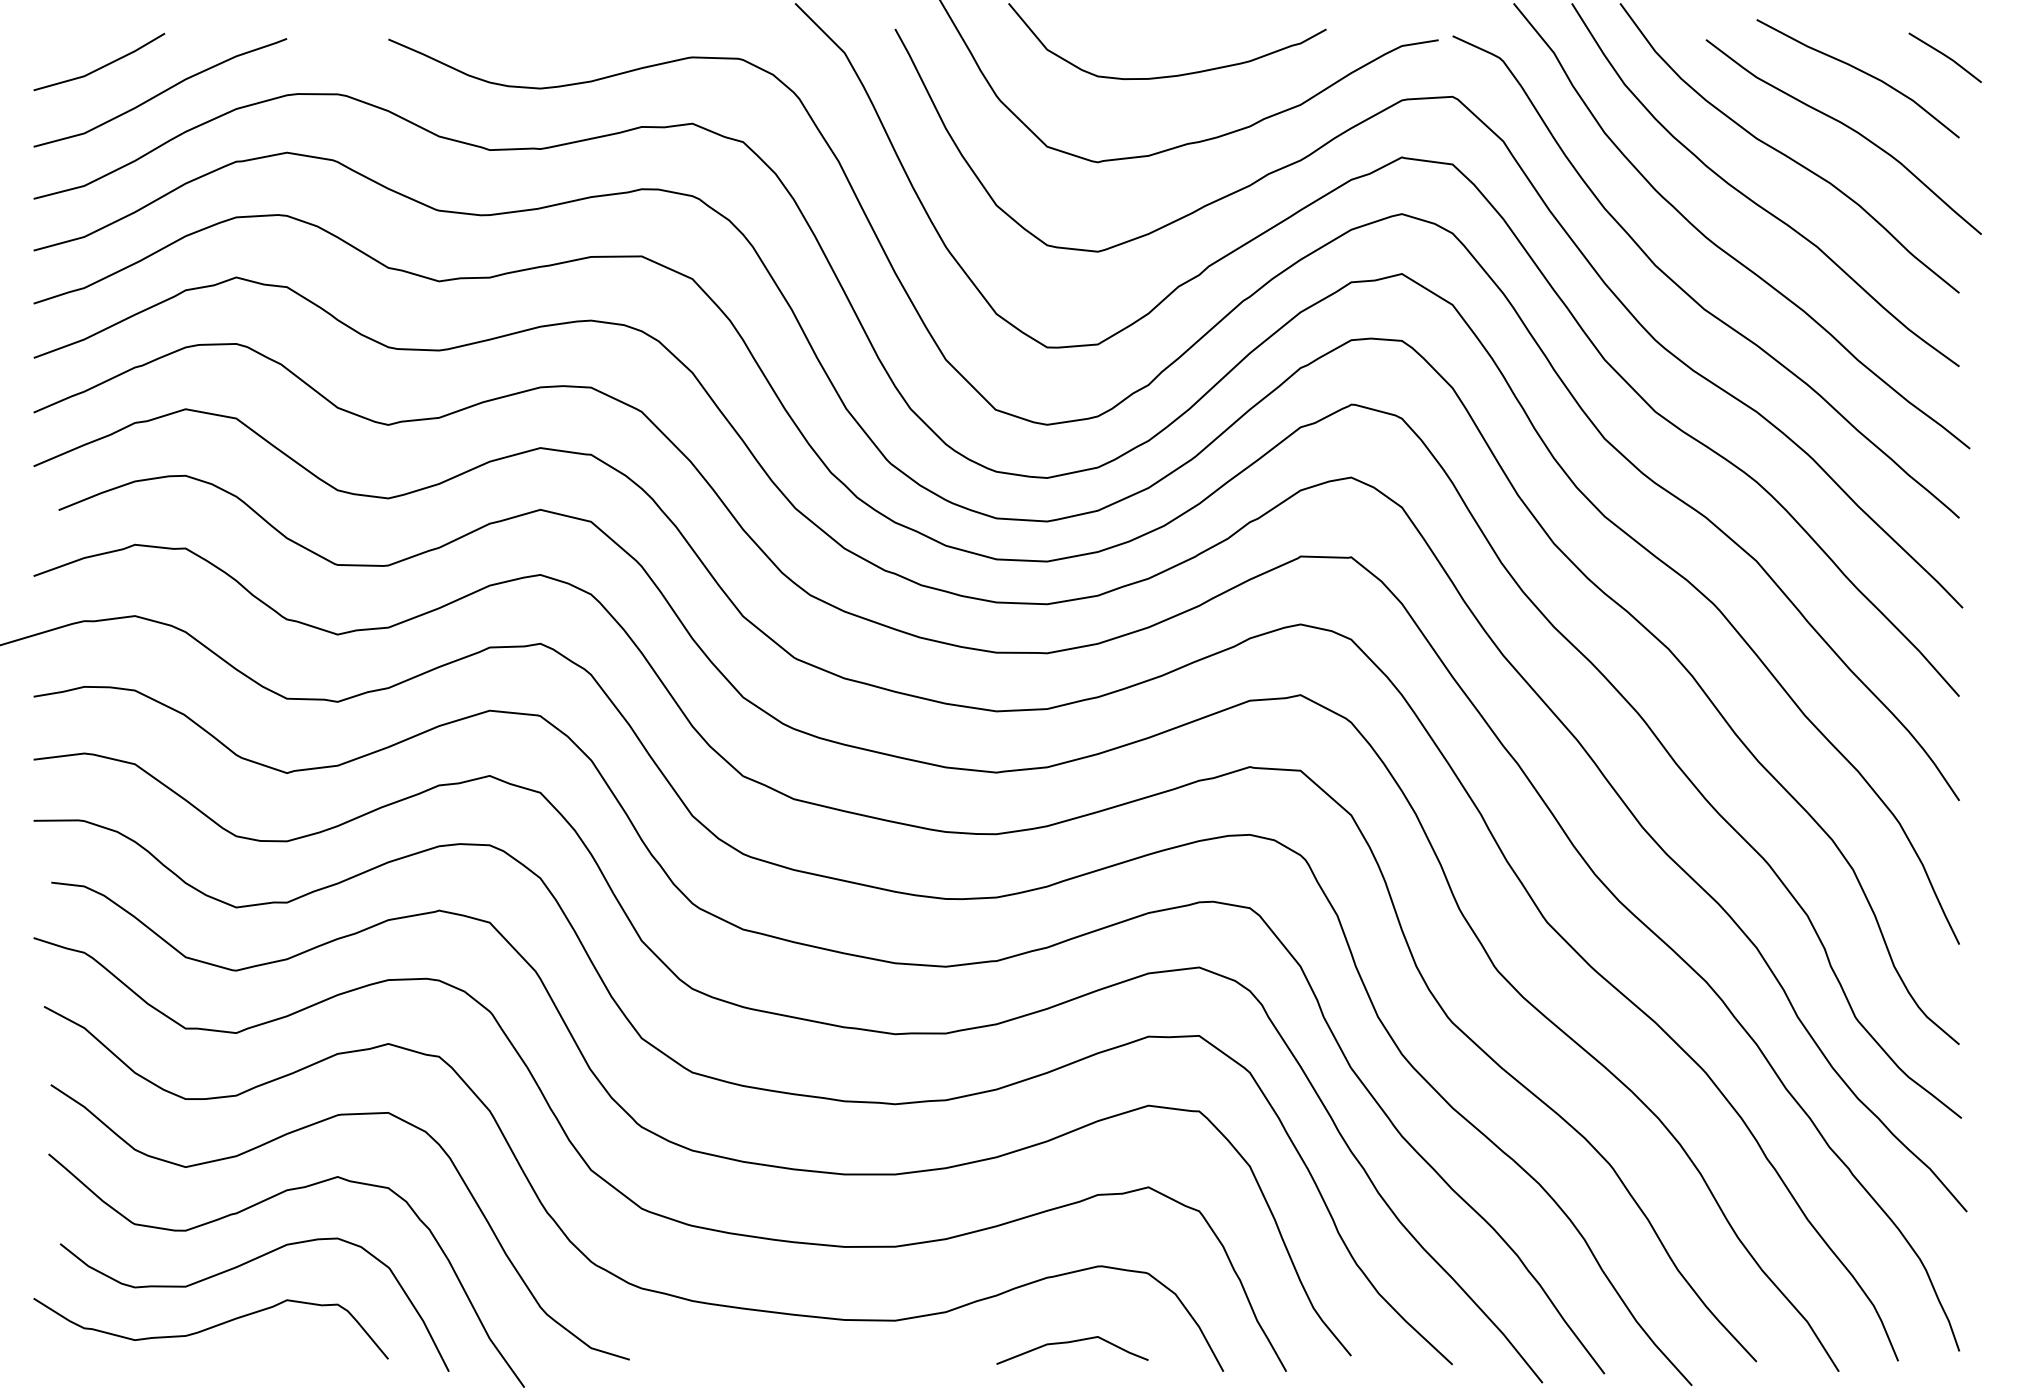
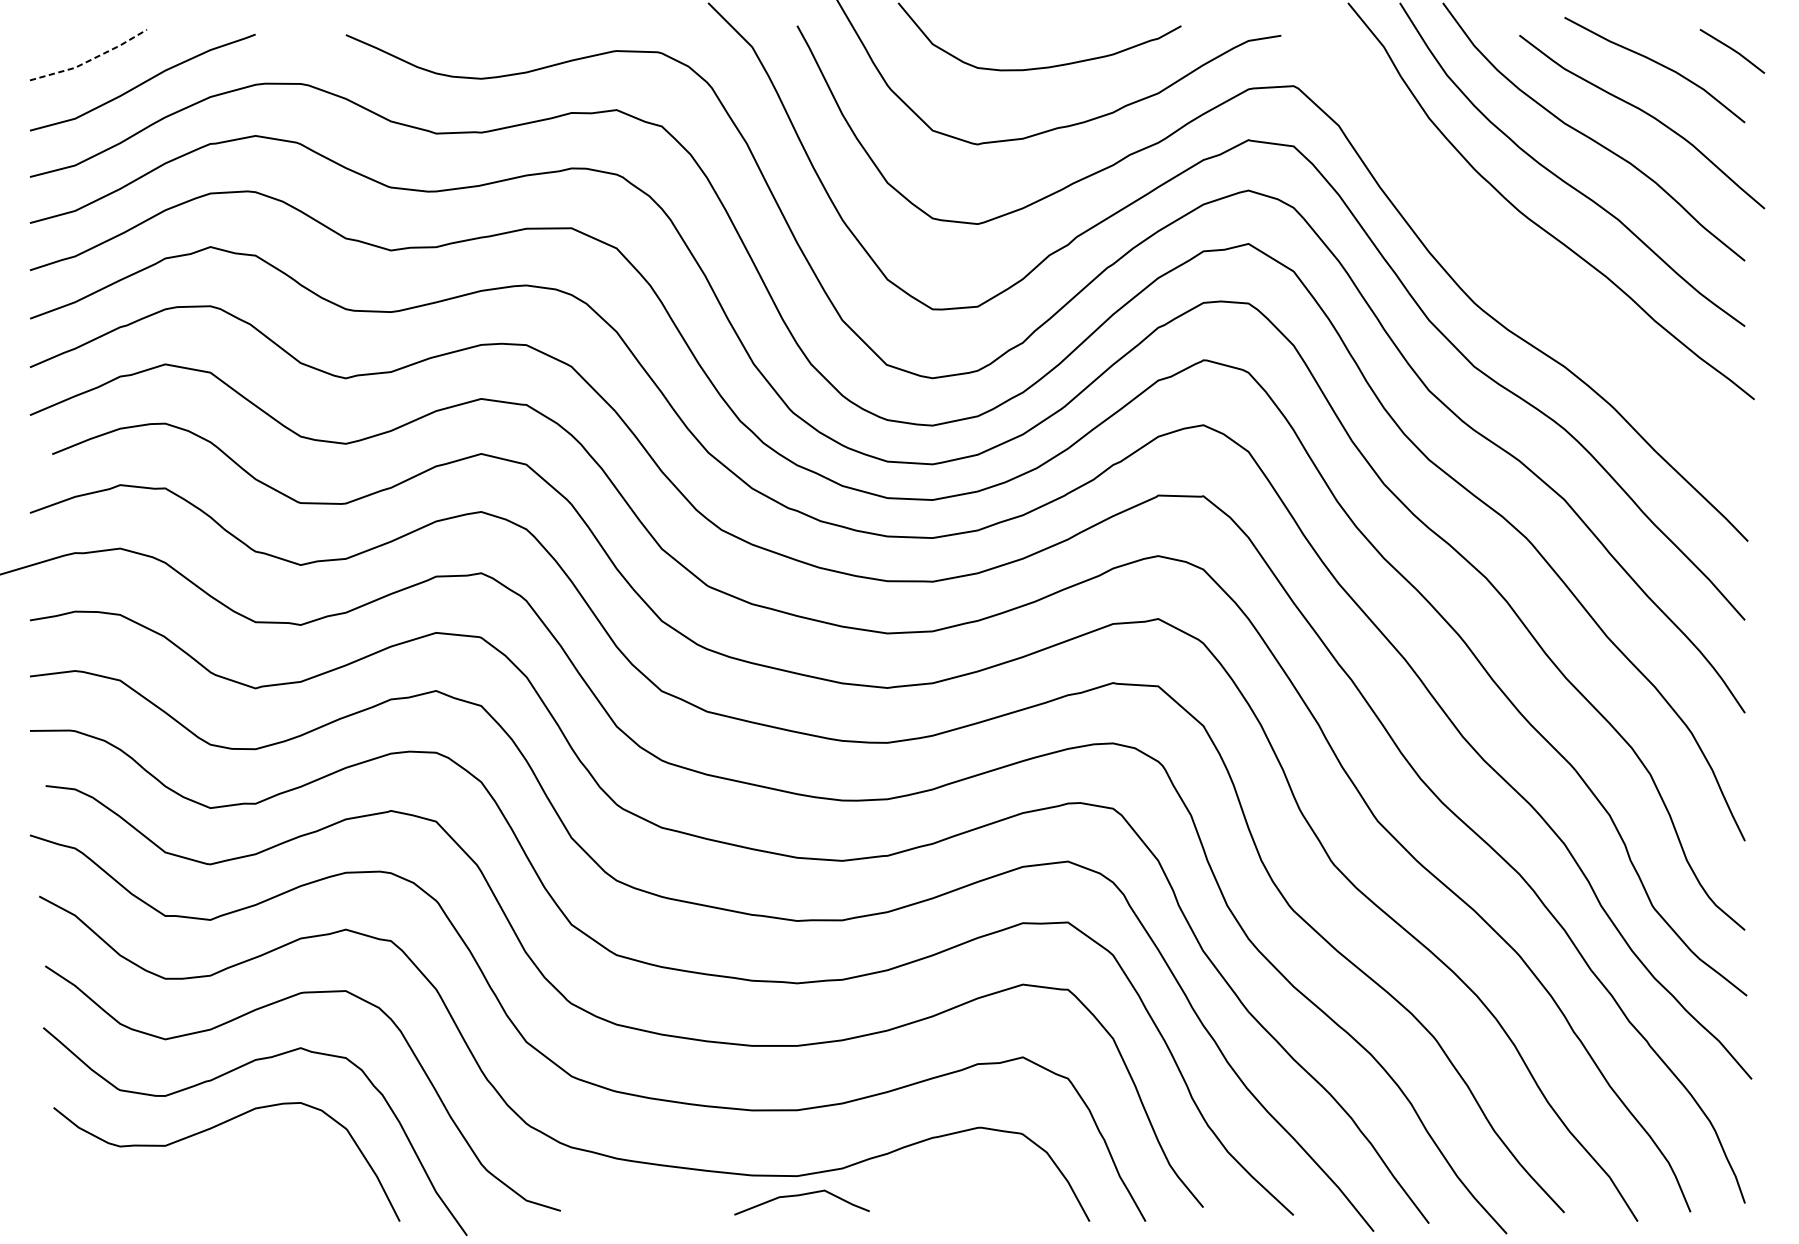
line: (102, 67) -> (91, 60), solid -> dashed
curve: (1688, 293) -> (1503, 261), removed
curve: (210, 1328) -> (187, 1183), removed
curve: (1072, 1342) -> (801, 1195), moved

